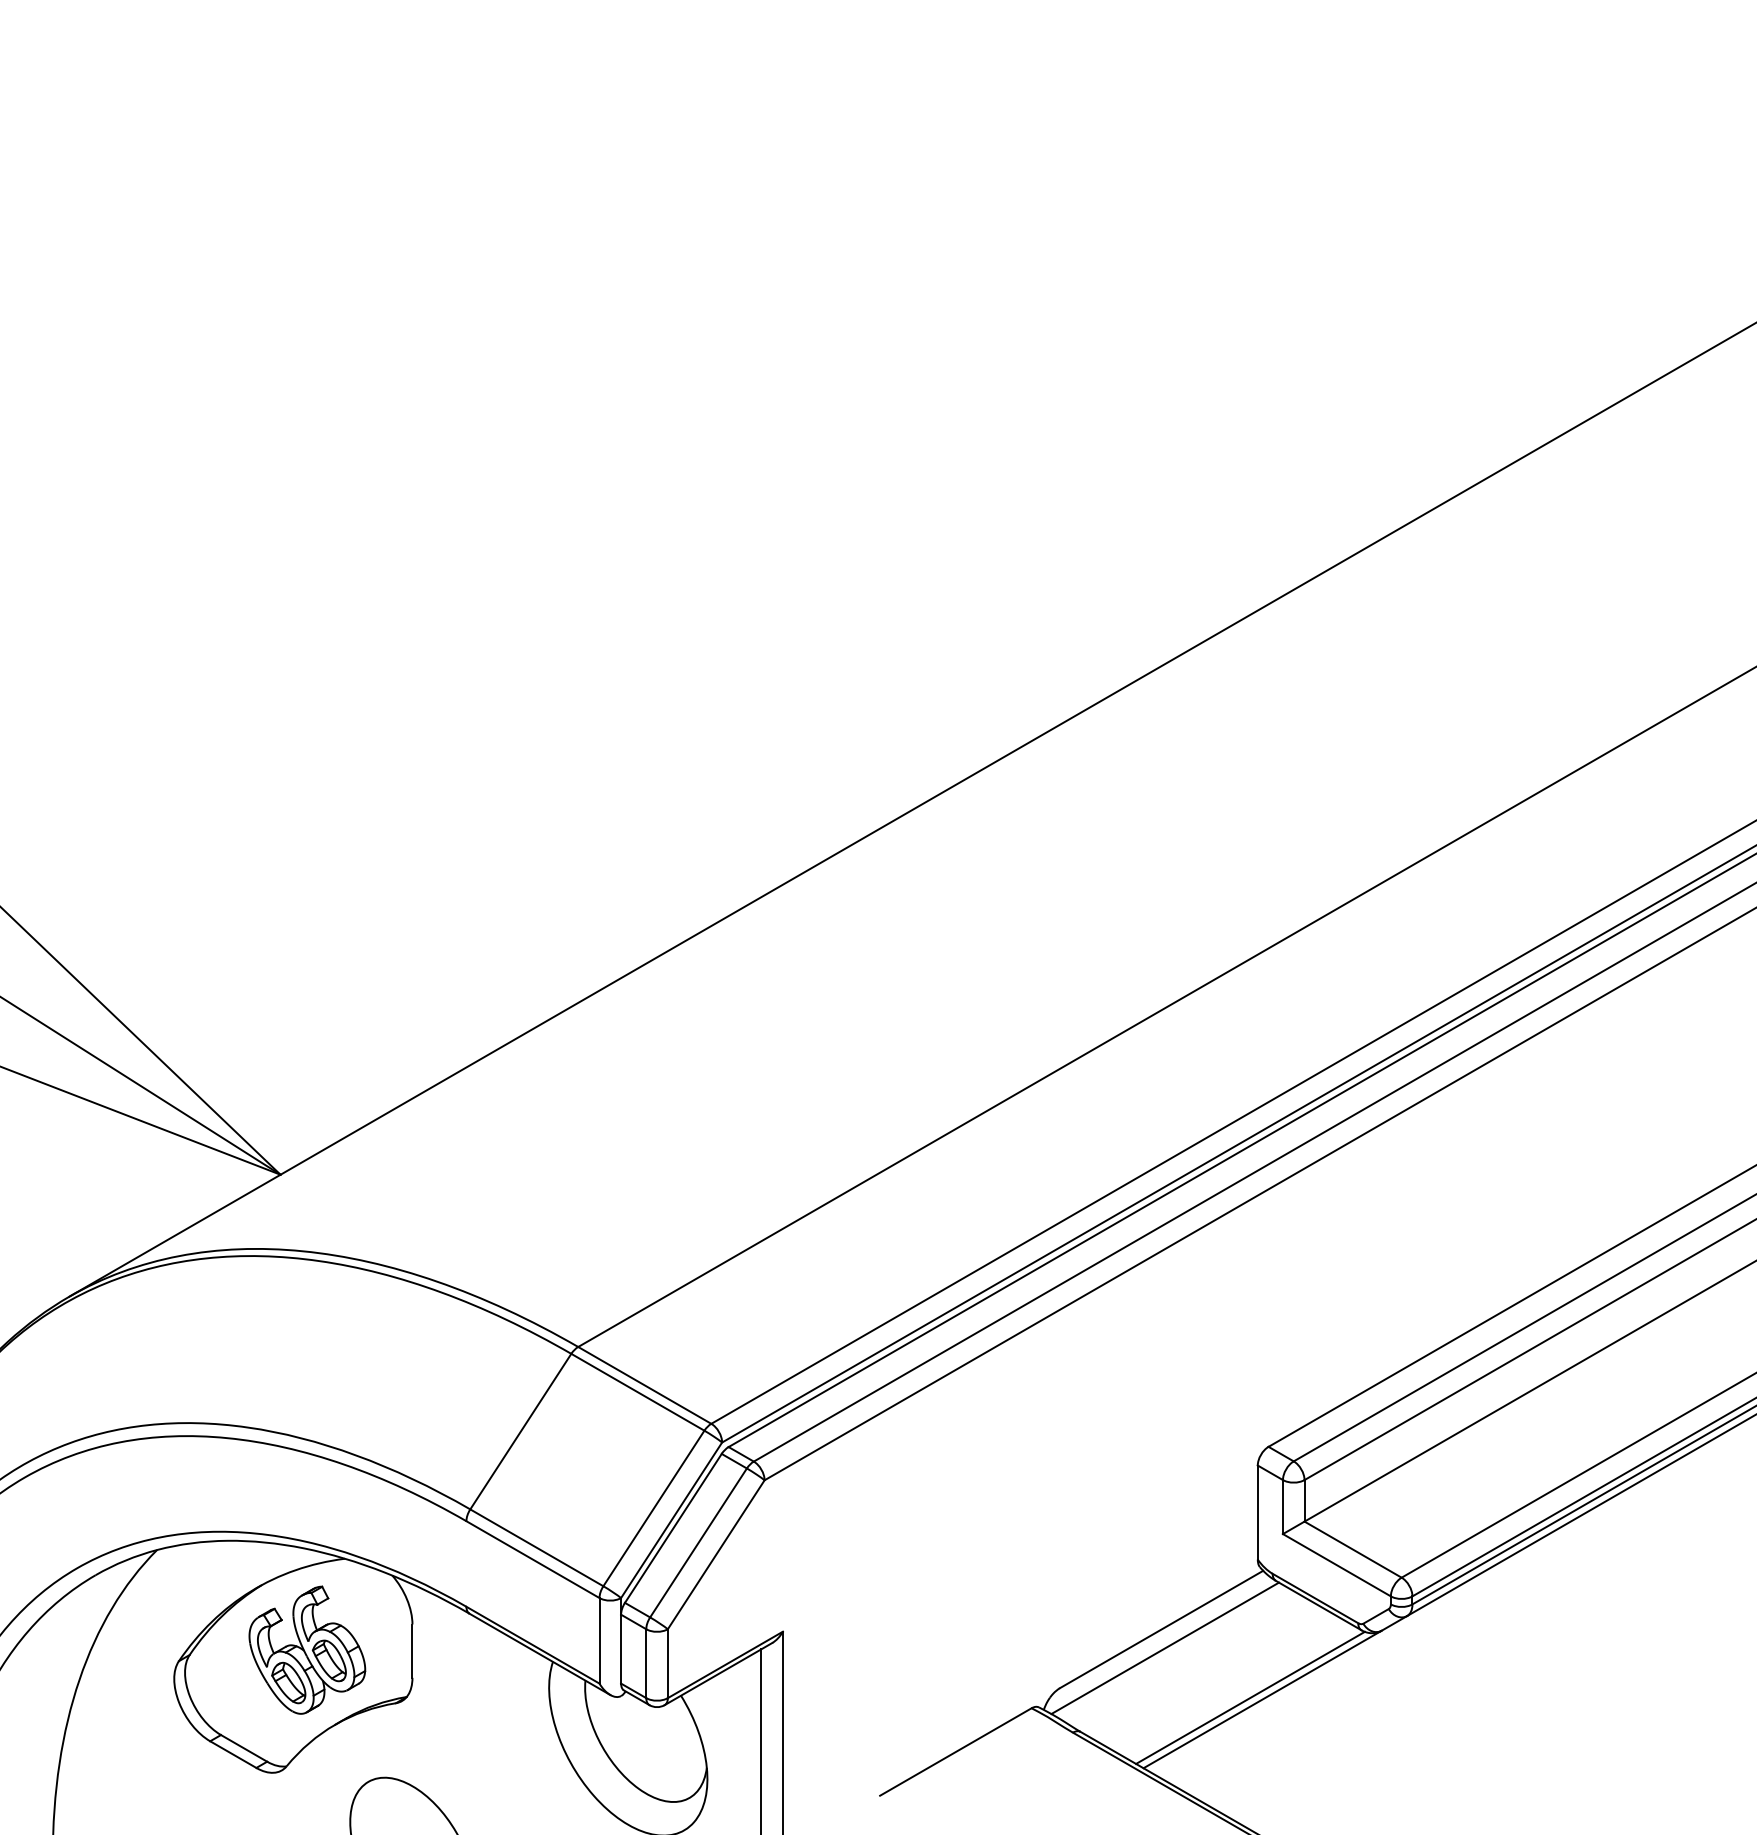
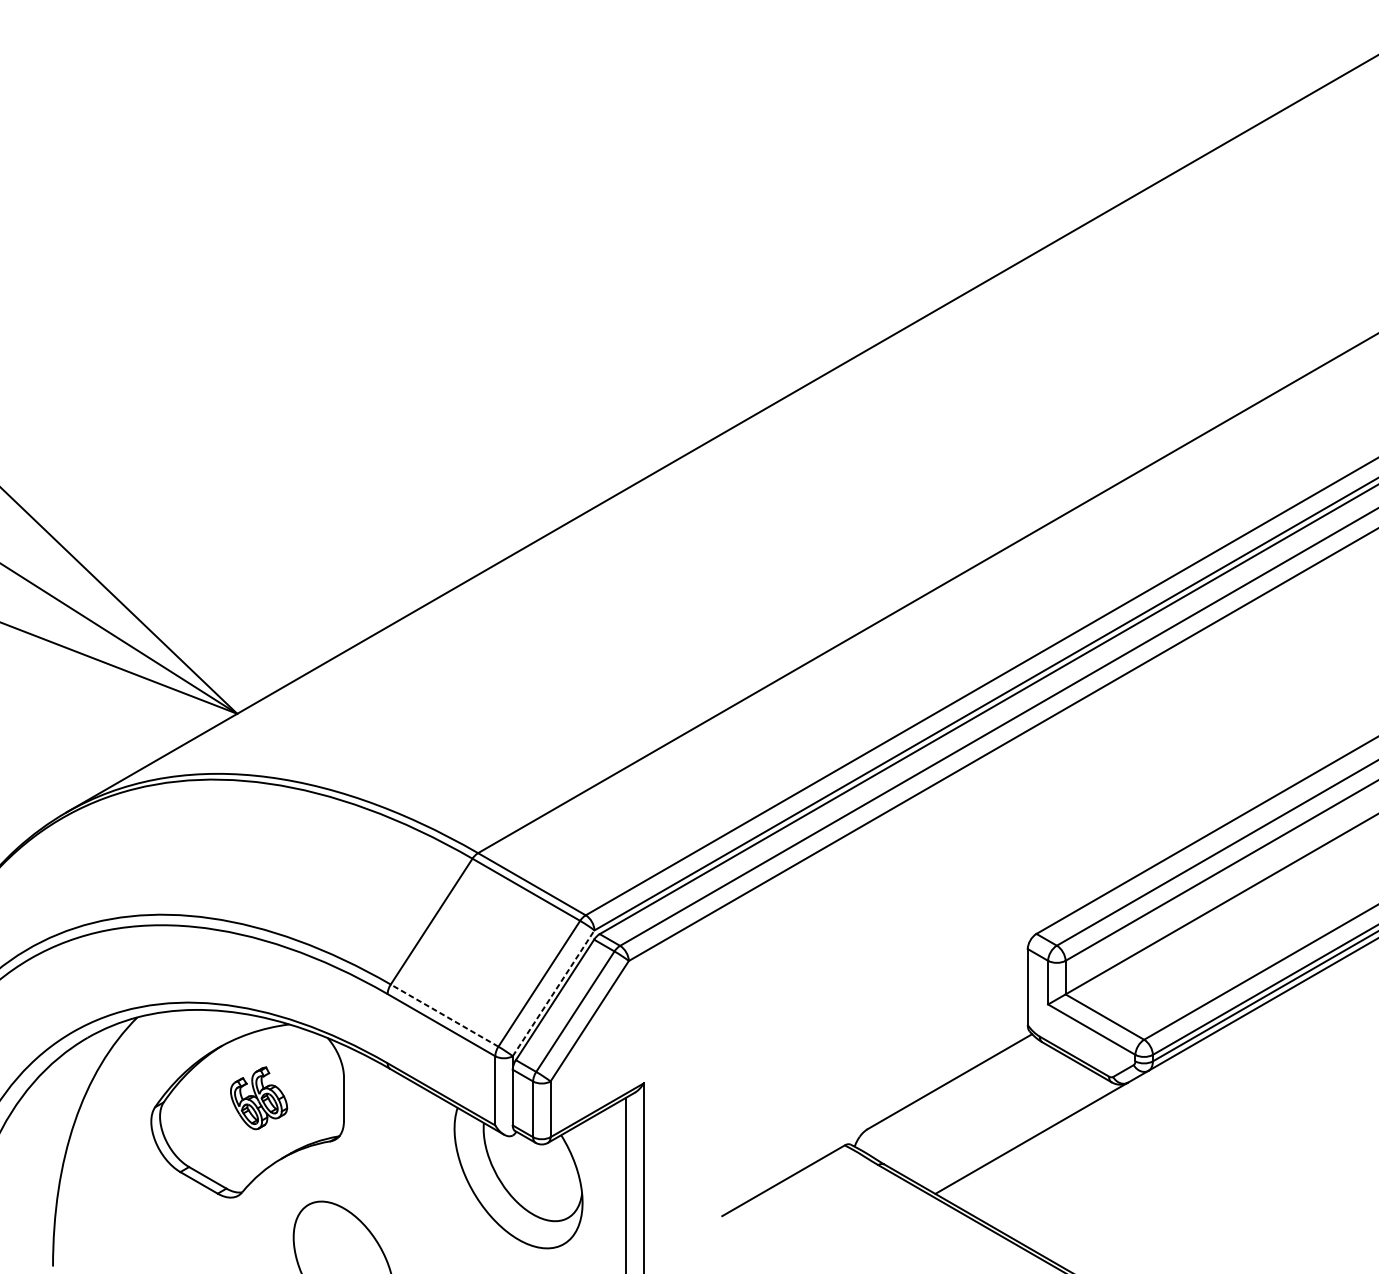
line: (671, 1520) -> (553, 993), solid -> dashed
line: (536, 1547) -> (444, 1015), solid -> dashed
line: (1165, 1648) -> (953, 1097), removed
part: (307, 1649) -> (259, 1097), size x0.6
line: (1250, 1697) -> (1021, 1136), removed

